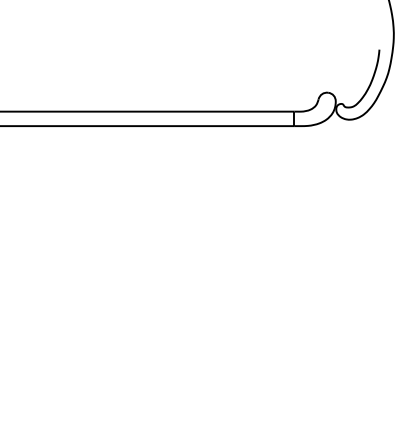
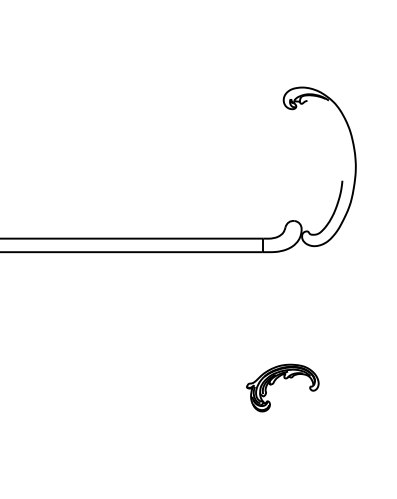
part: (318, 262) -> (285, 379), added

